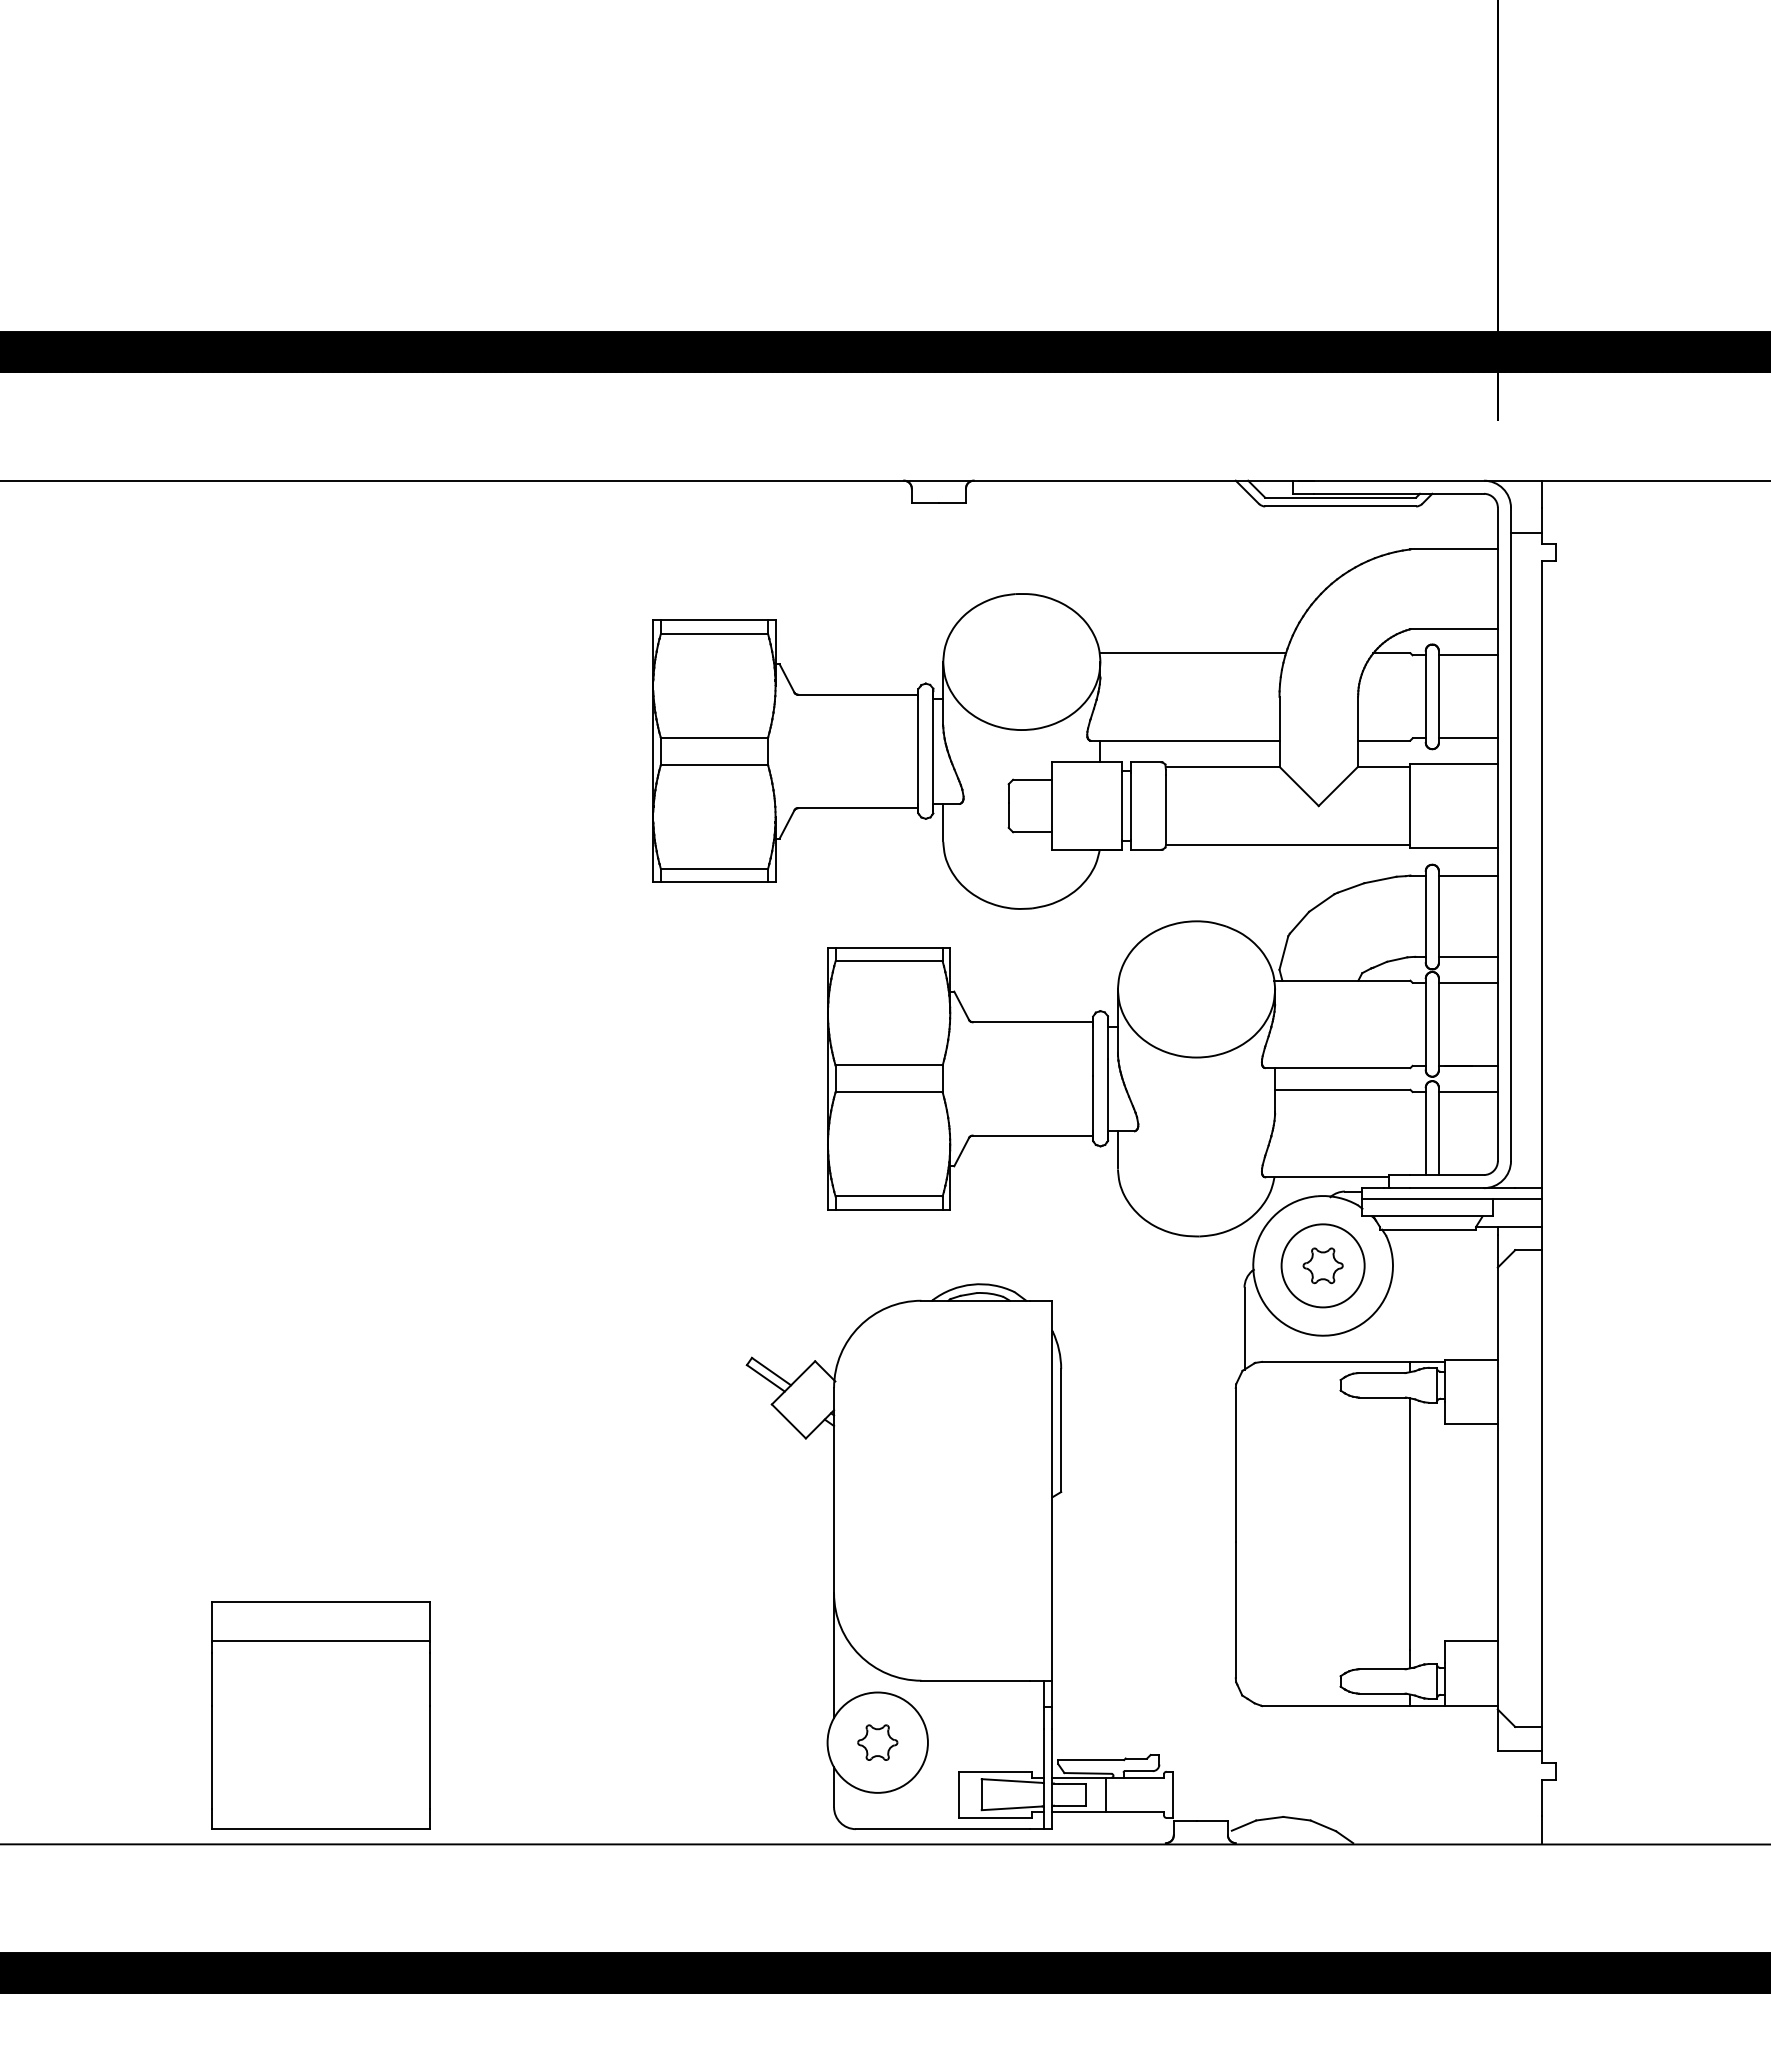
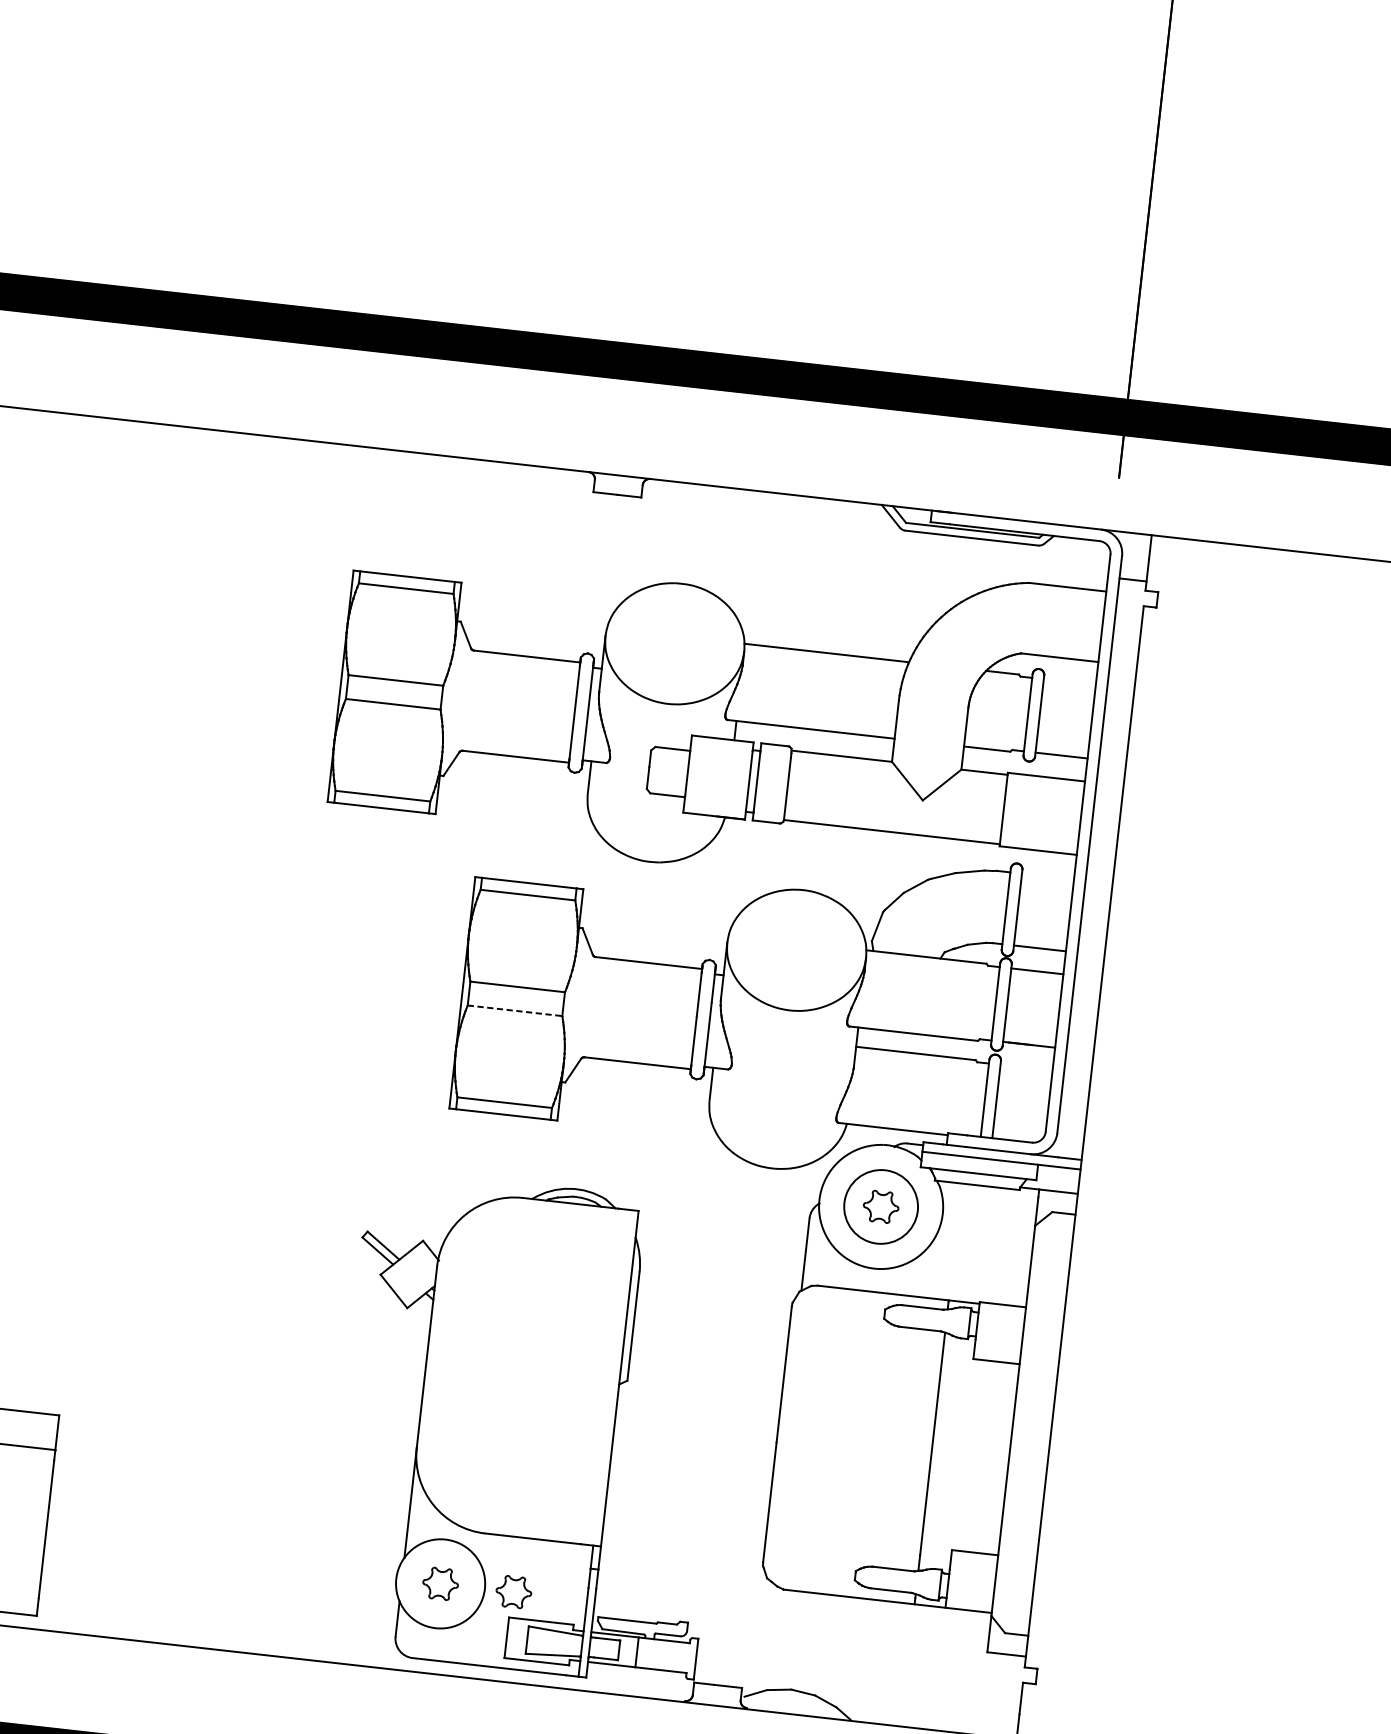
line: (1467, 655) -> (1069, 682), removed
line: (1467, 875) -> (1047, 876), removed
line: (1467, 1091) -> (1025, 1067), removed
line: (889, 1092) -> (515, 1010), solid -> dashed
part: (960, 1742) -> (513, 1591), added

